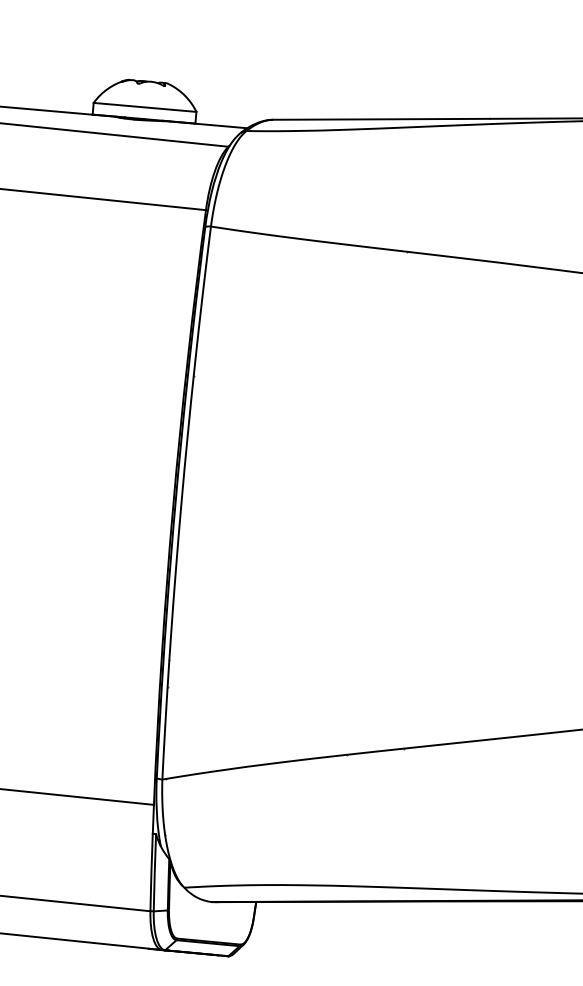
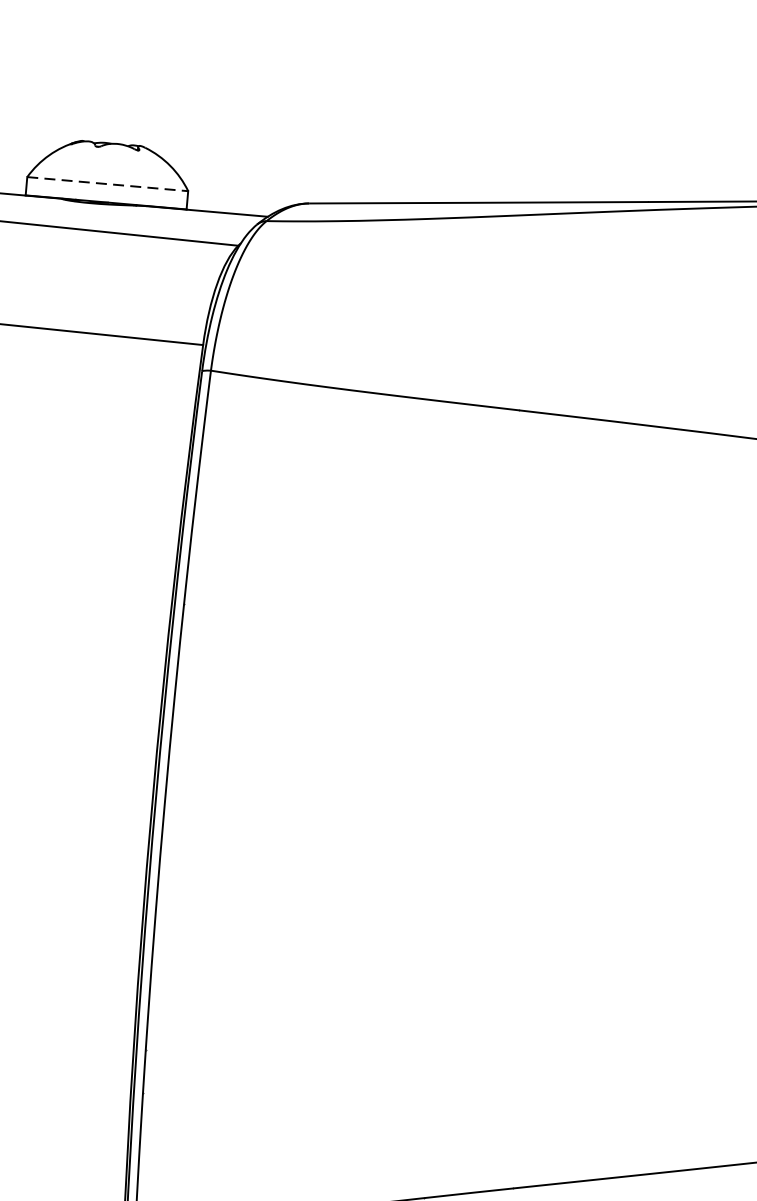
line: (145, 107) -> (108, 184), solid -> dashed

